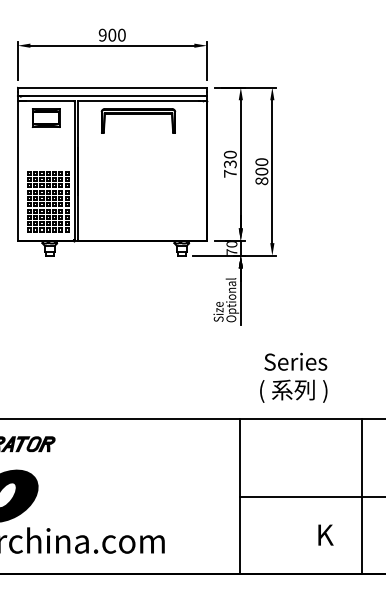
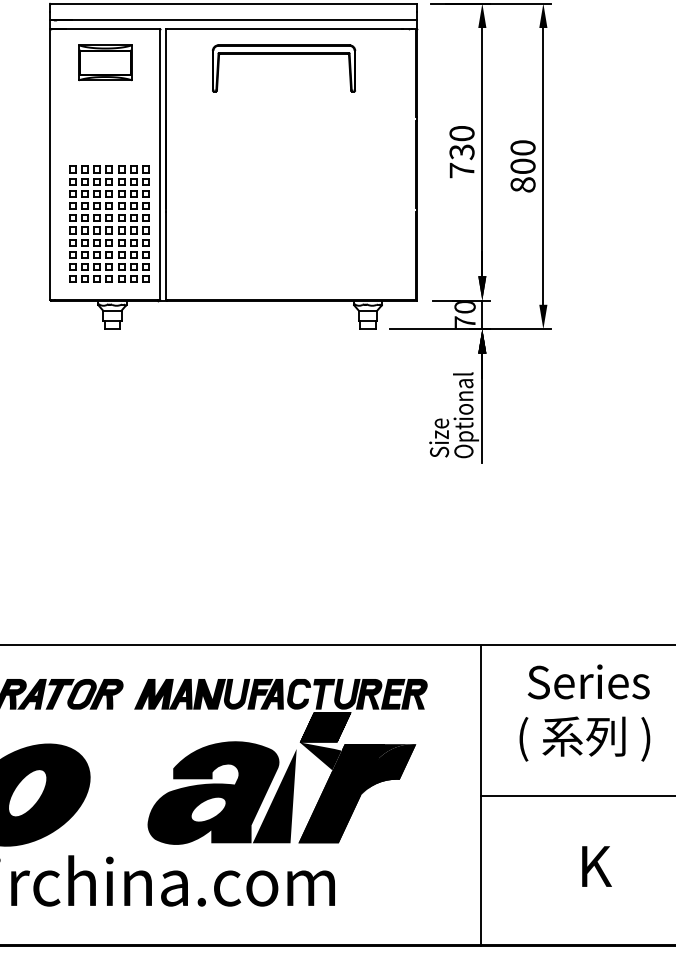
text: (293, 377) -> (584, 712), moved
part: (136, 478) -> (280, 760), added
text: (325, 534) -> (595, 865), moved

